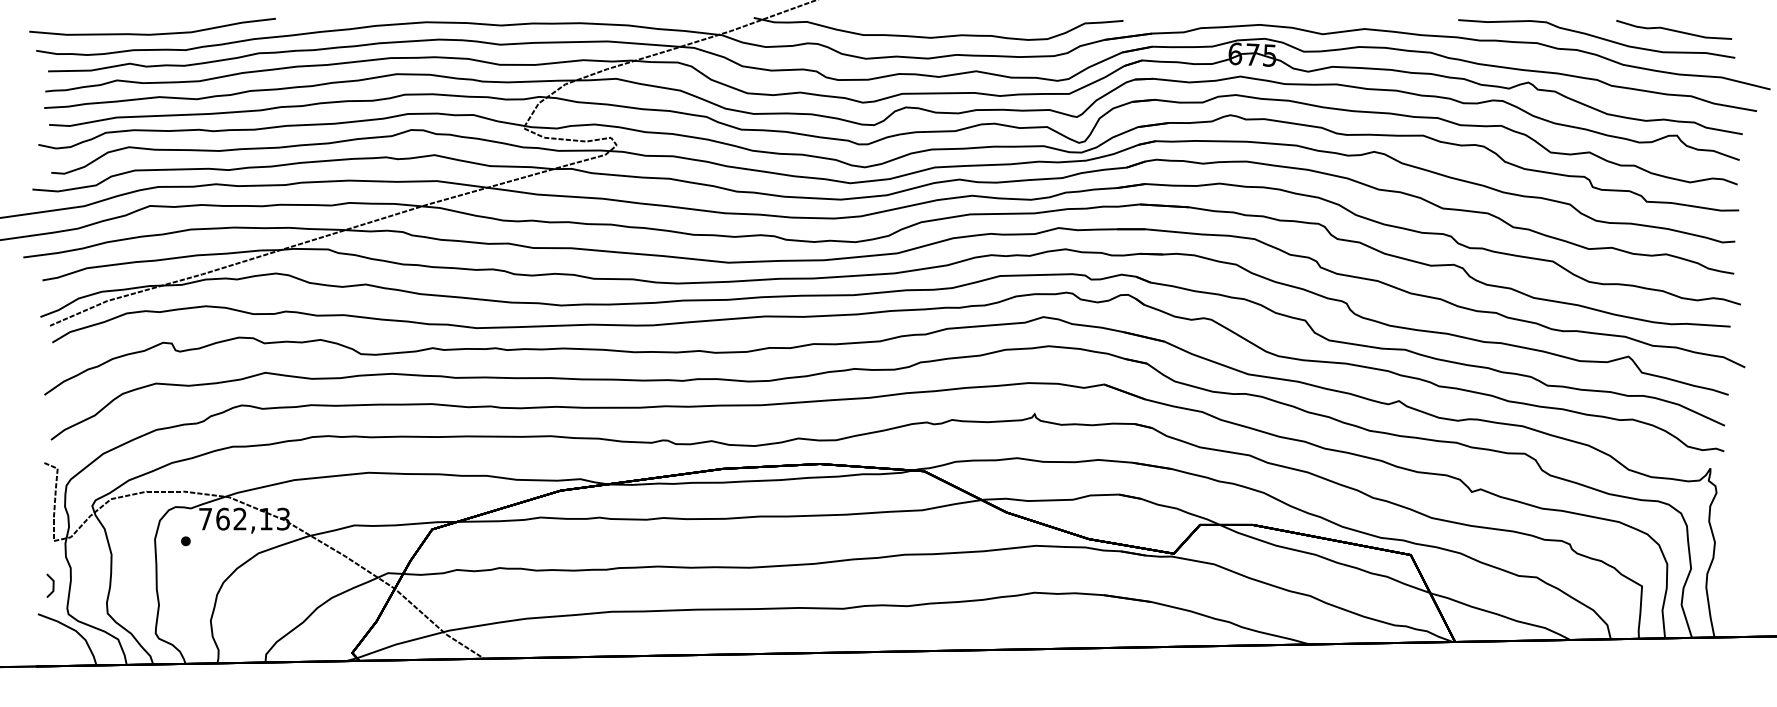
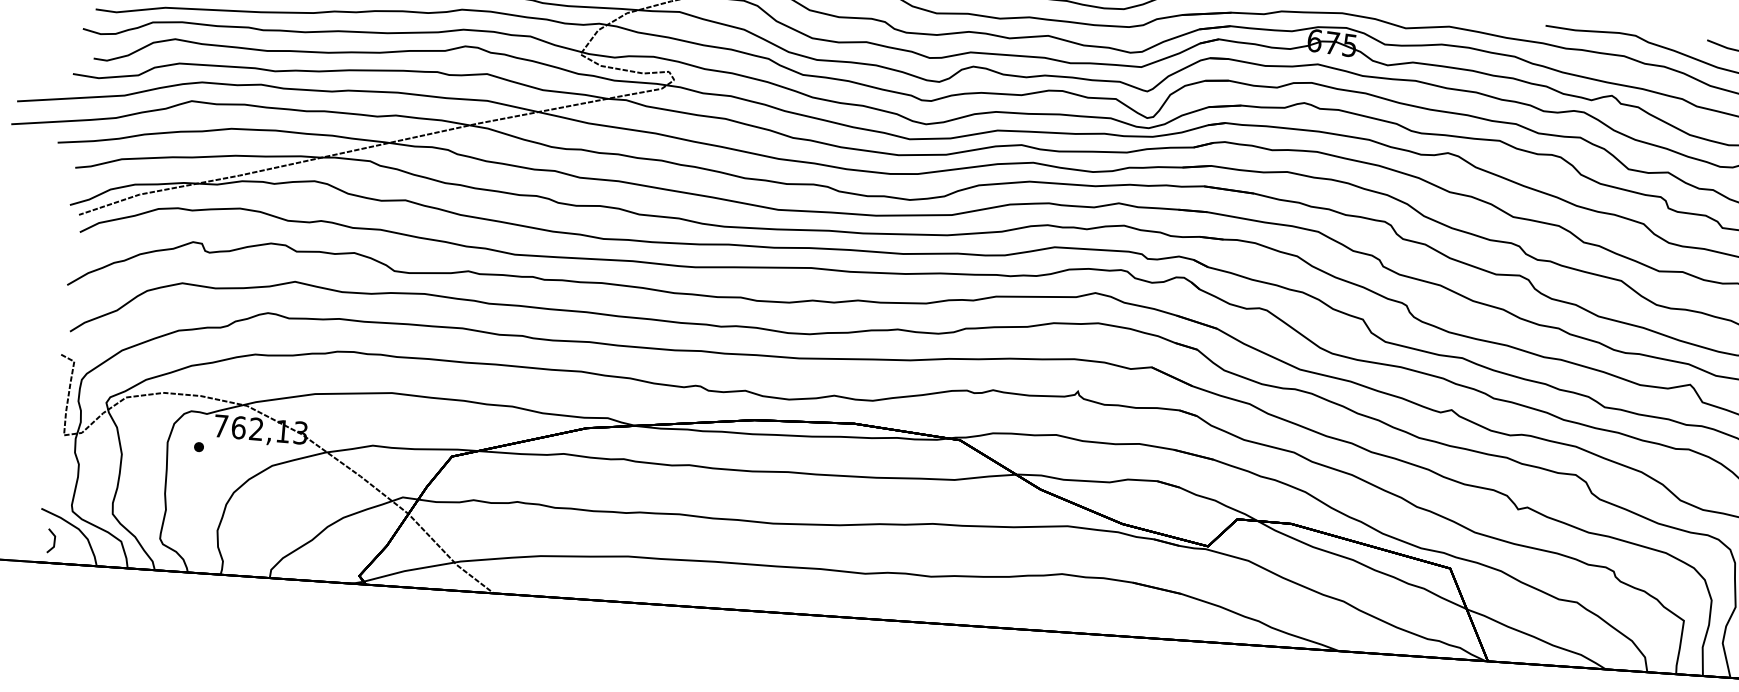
line: (52, 585) -> (53, 540), moved

